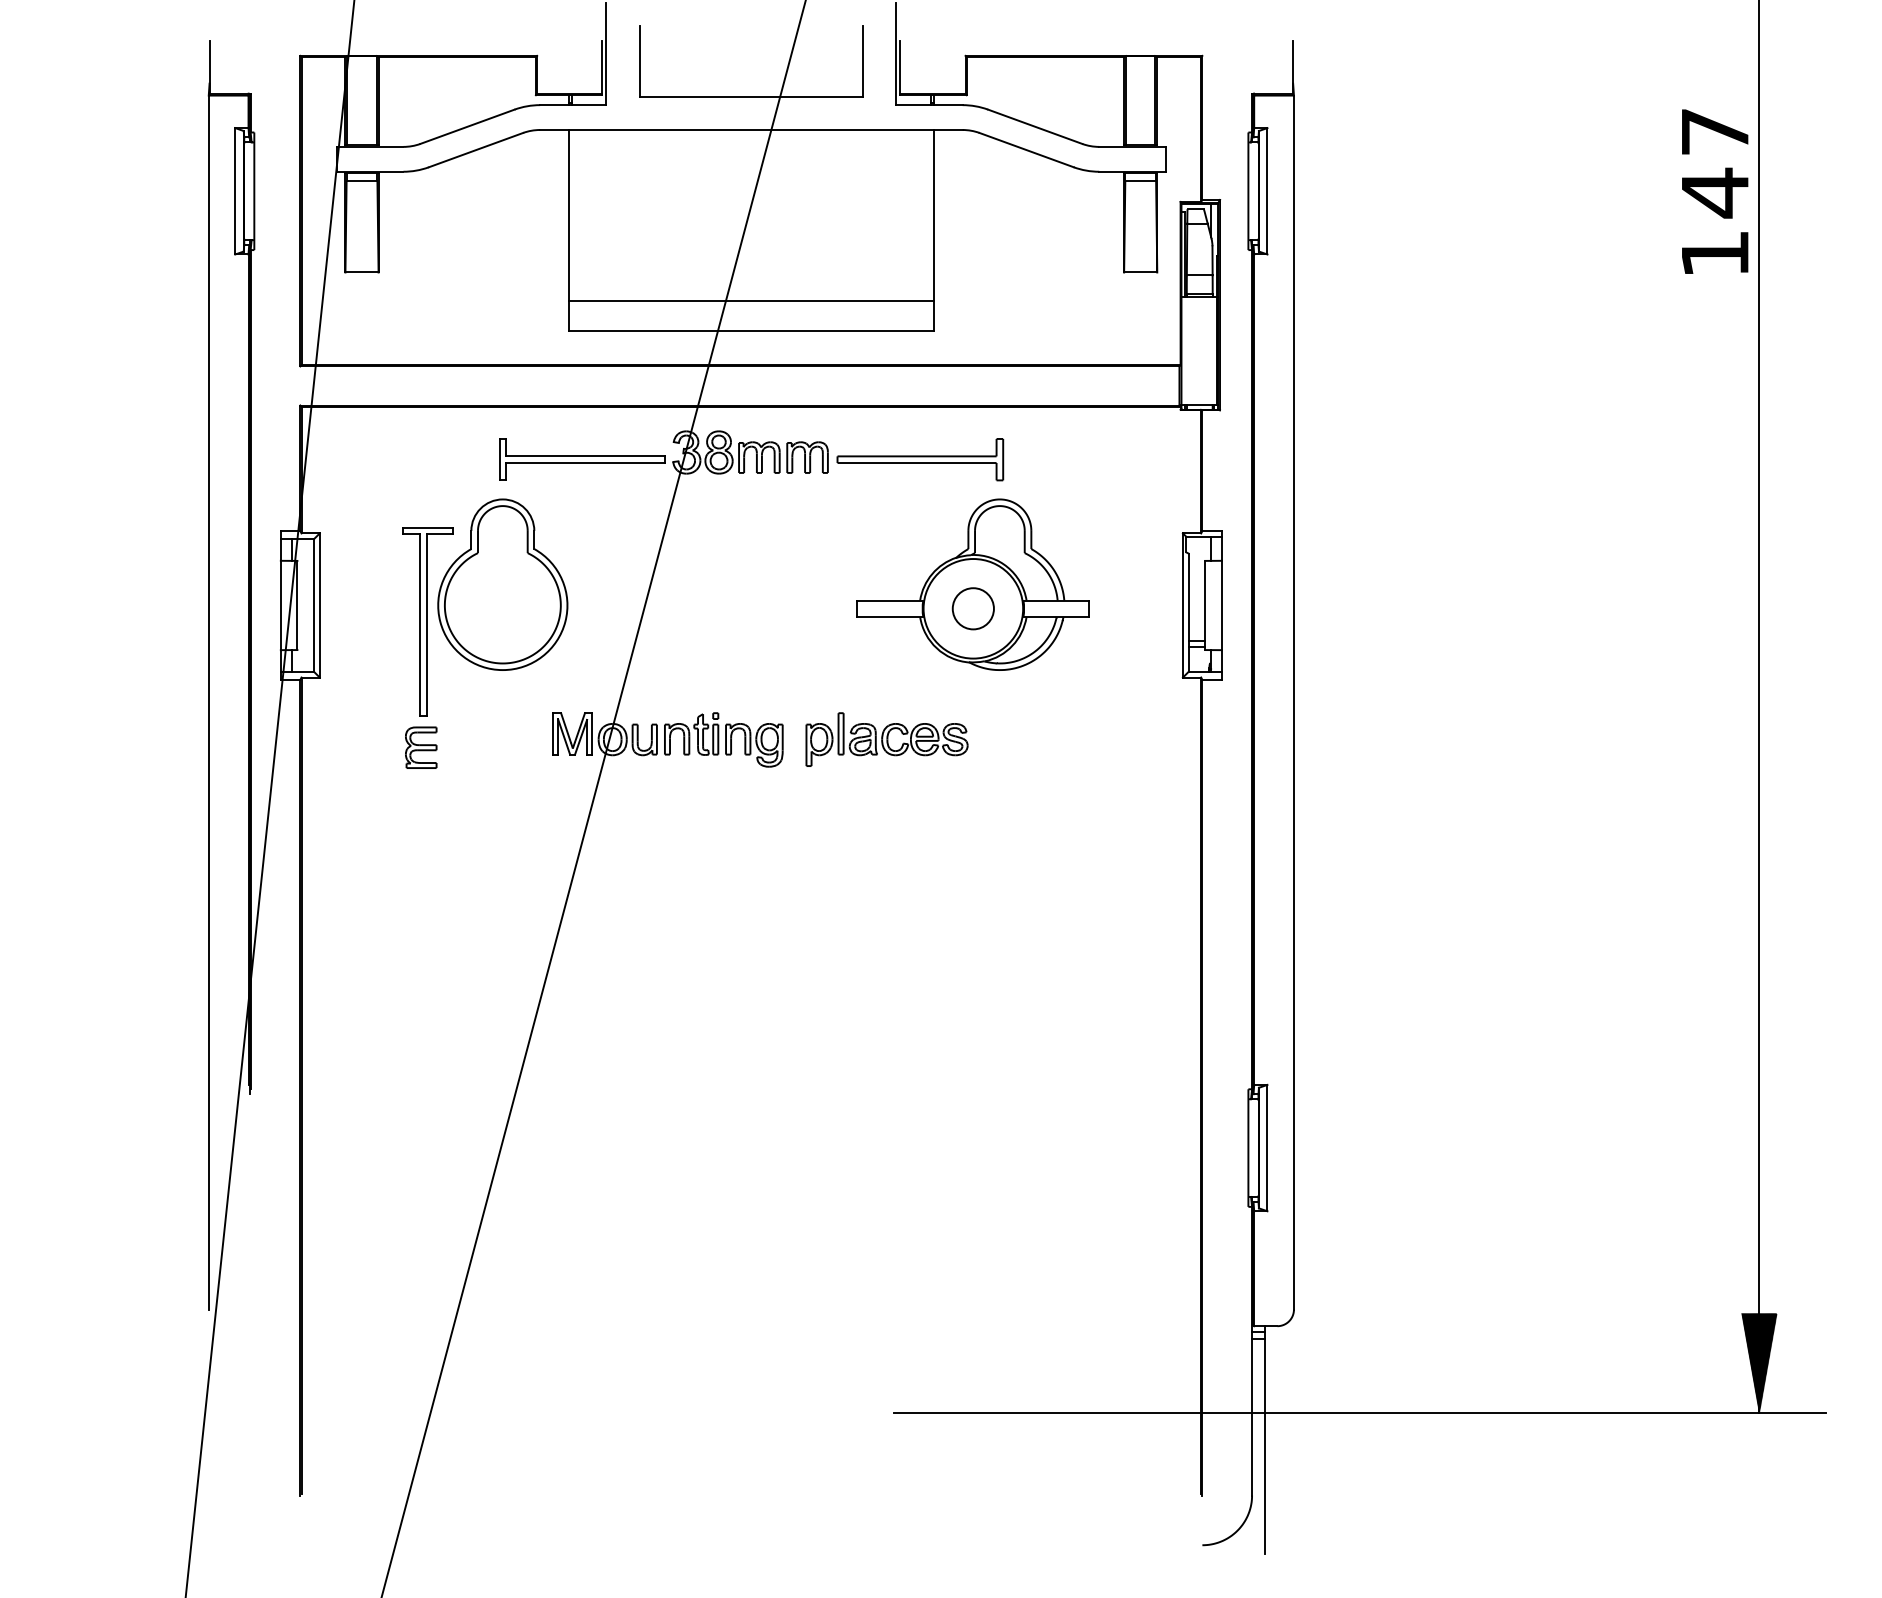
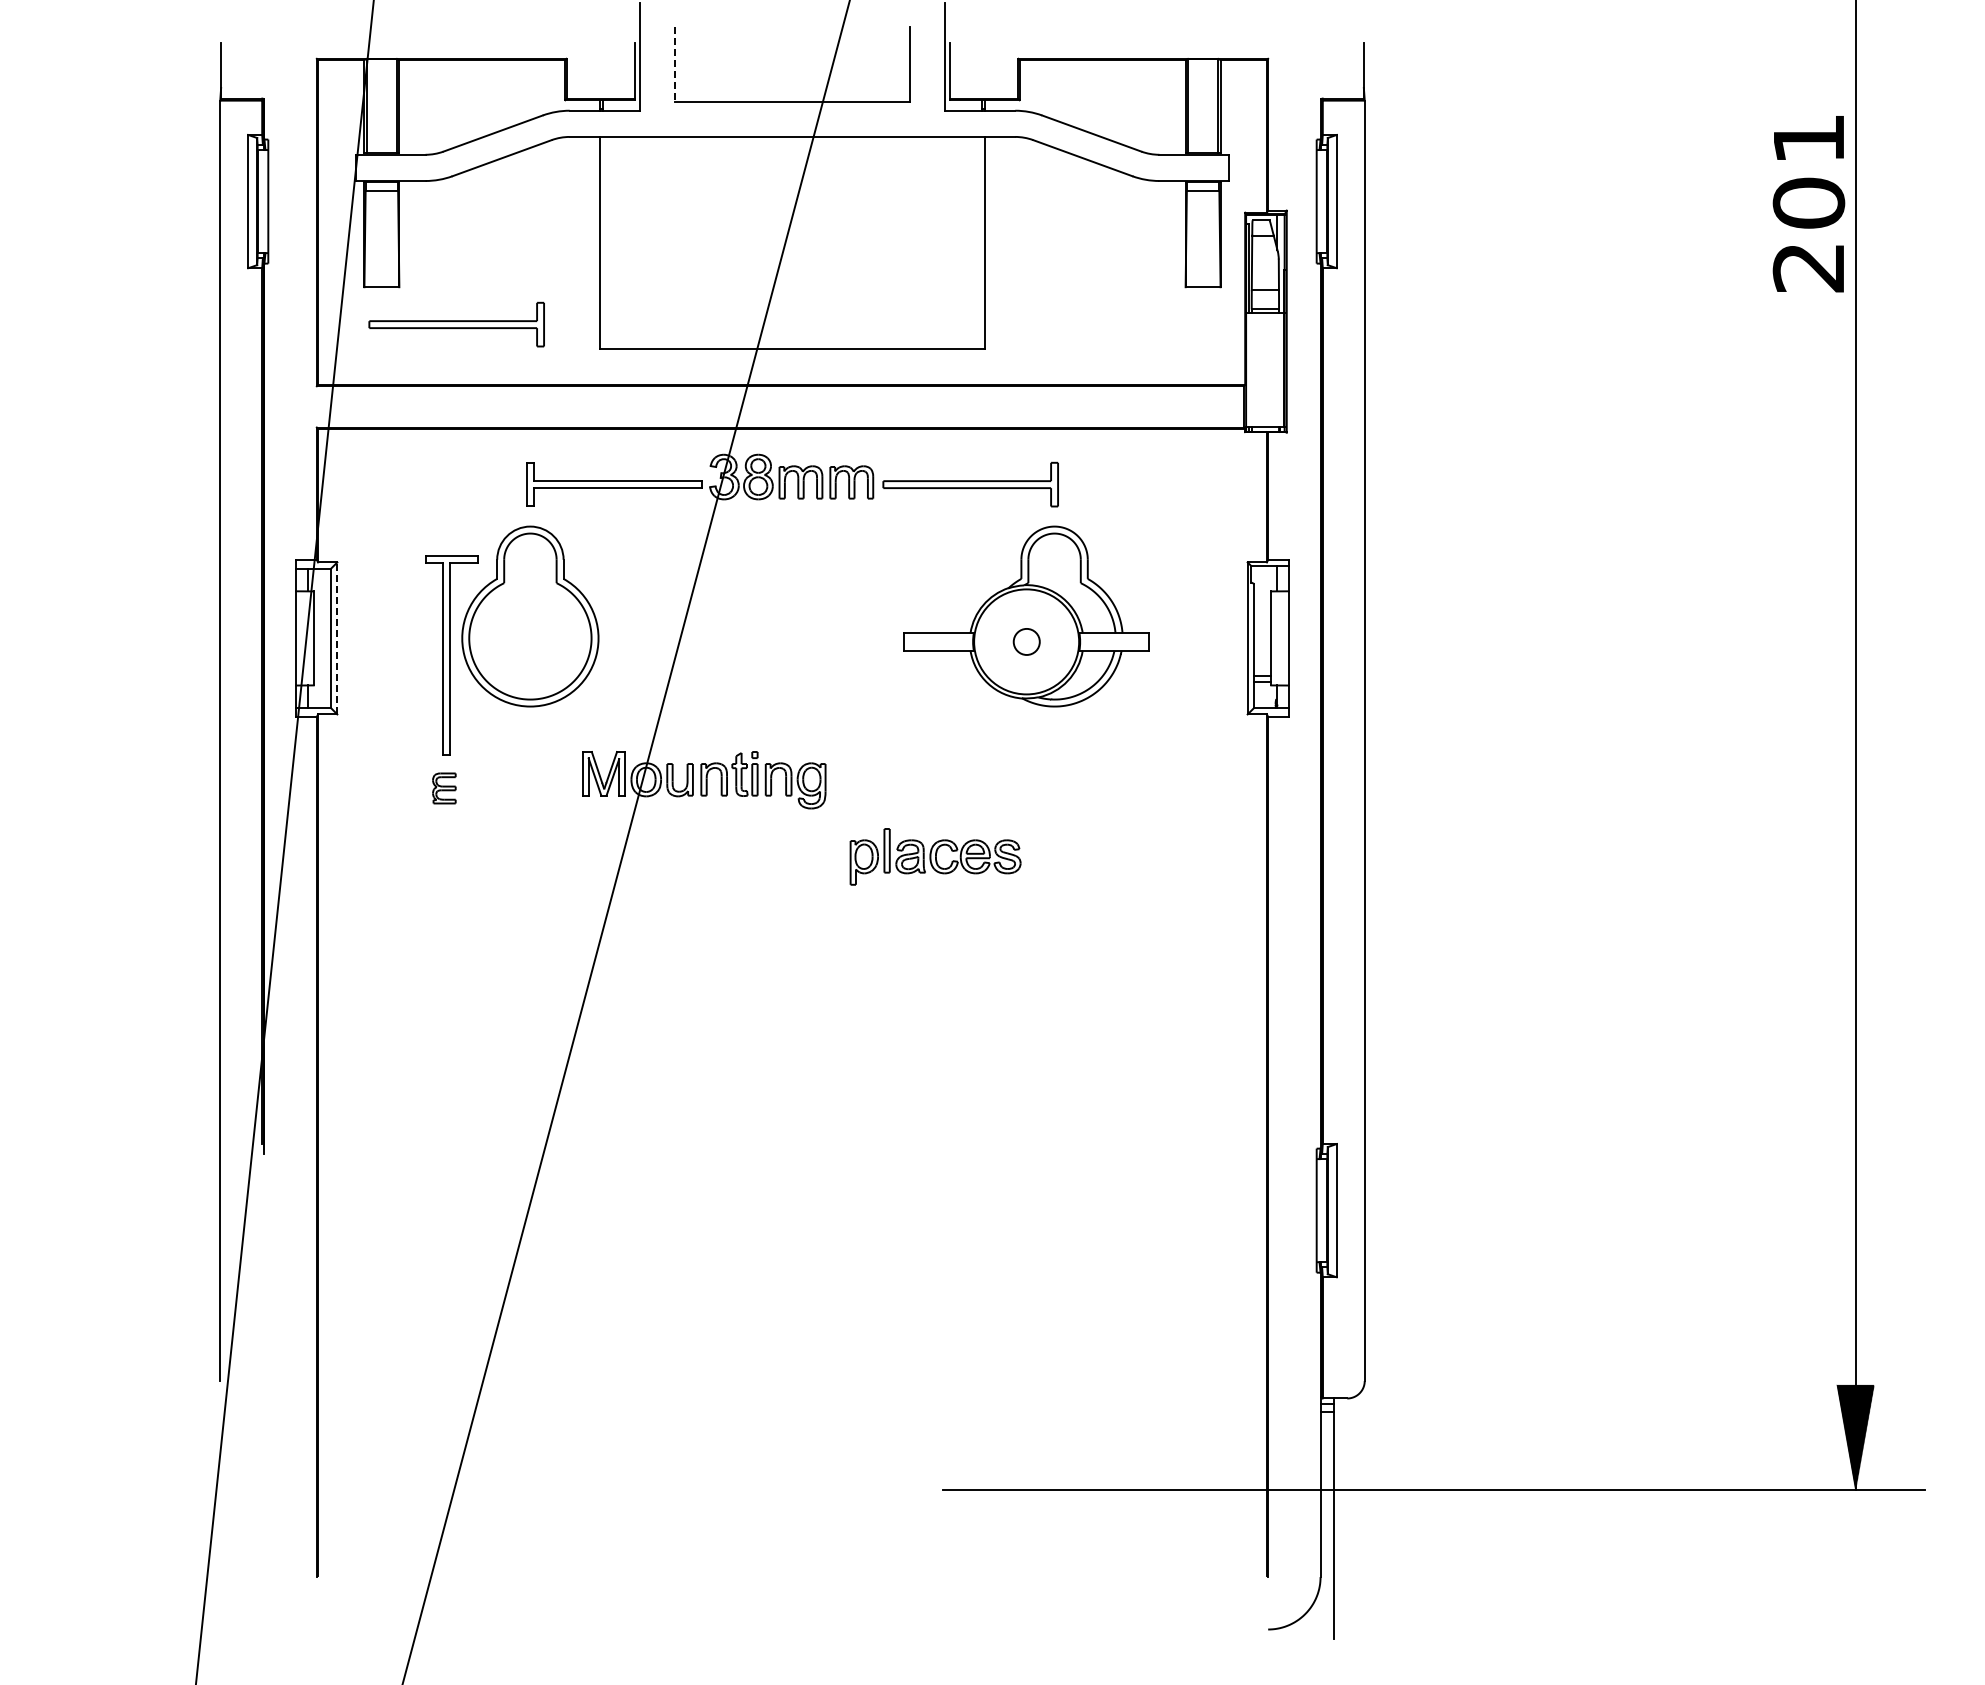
line: (639, 61) -> (674, 64), solid -> dashed
text: (1714, 193) -> (1808, 203), 147 -> 201
line: (751, 301) -> (792, 317), removed
part: (432, 307) -> (456, 324), added
line: (319, 605) -> (337, 638), solid -> dashed
circle: (973, 608) -> (1026, 641), size x0.6
part: (886, 739) -> (935, 856), moved
part: (421, 747) -> (444, 788), size x0.7

